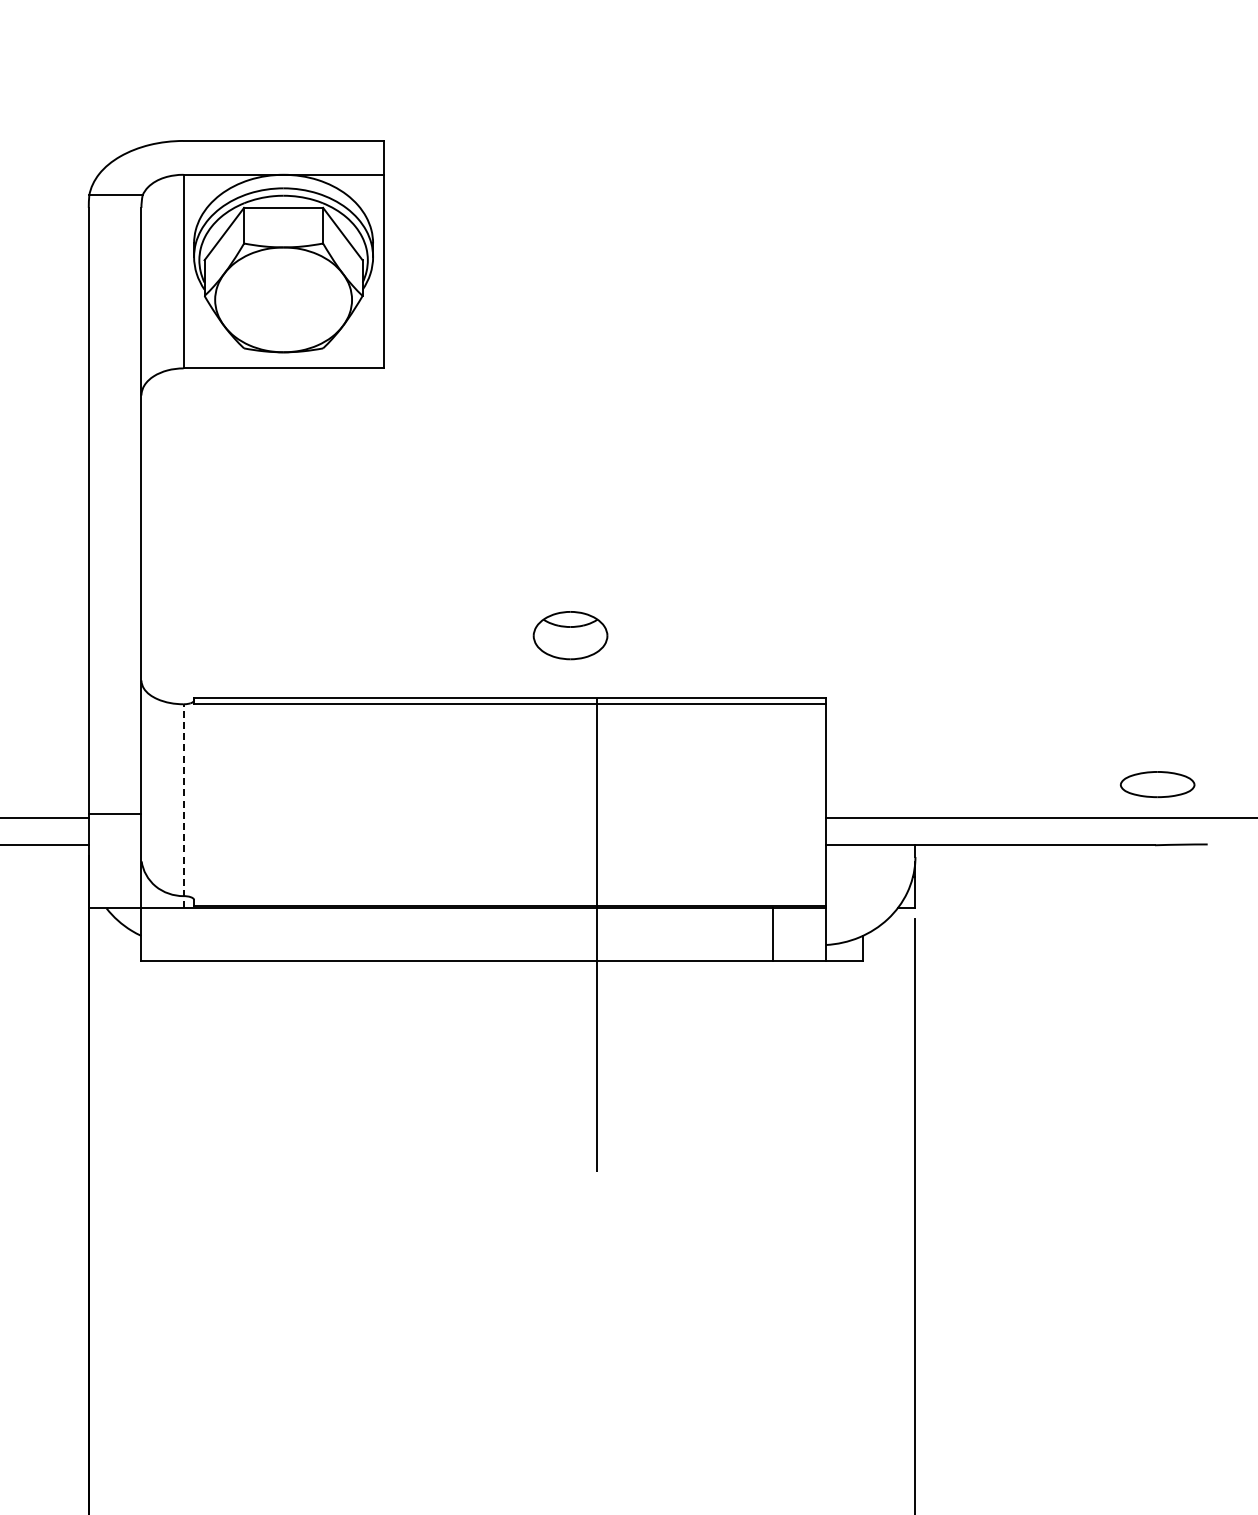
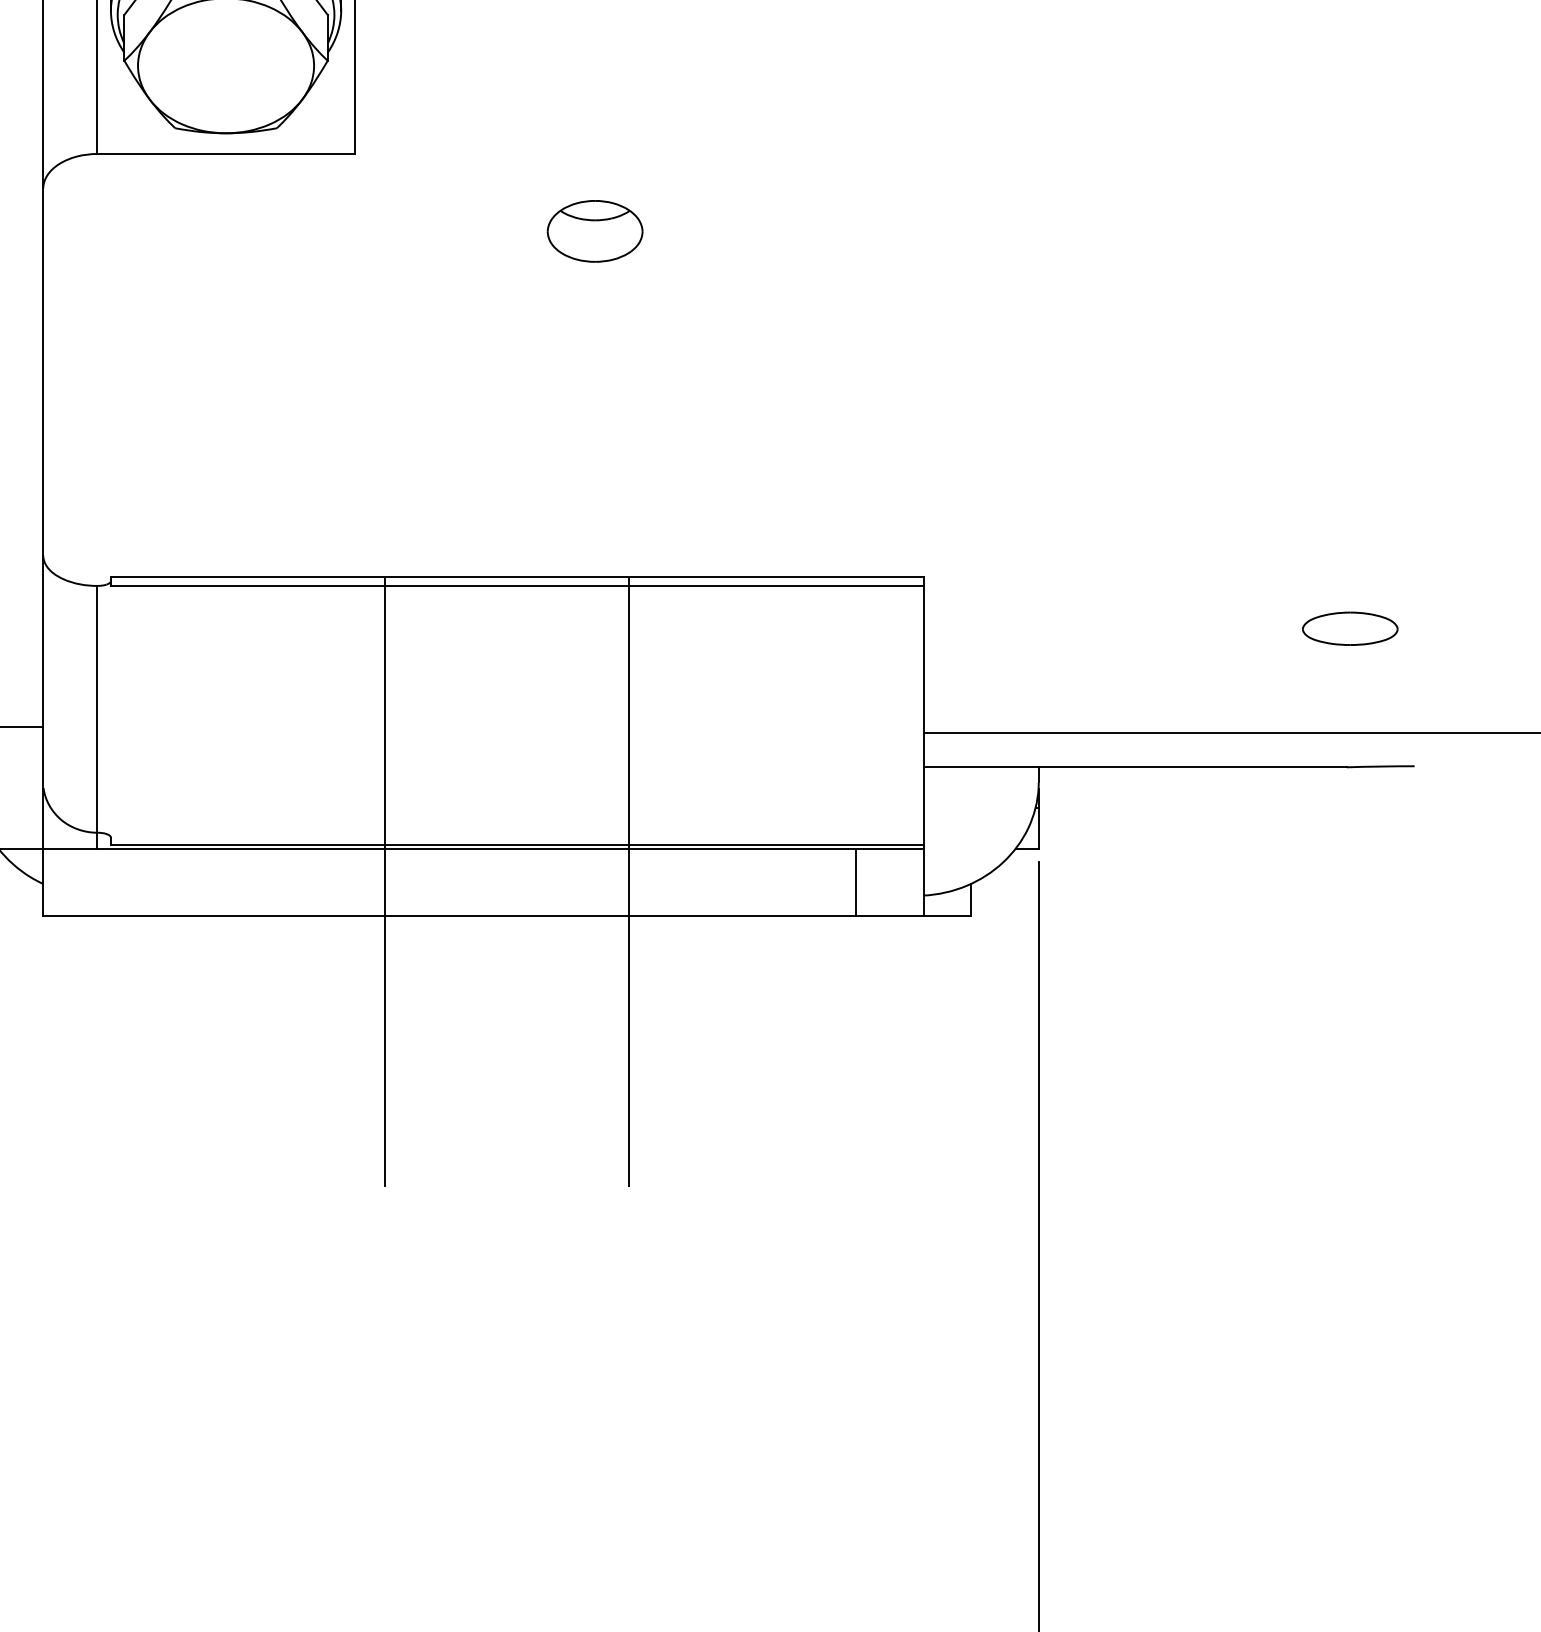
part: (570, 635) -> (595, 231), moved
part: (1157, 784) -> (1350, 628), moved
line: (183, 805) -> (97, 716), dashed -> solid
line: (407, 934) -> (385, 882), added

